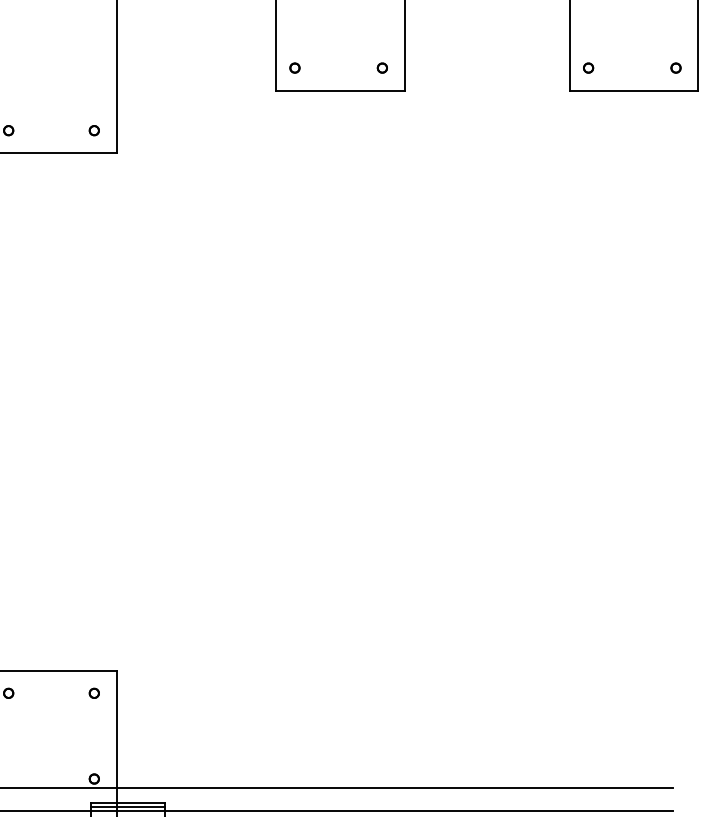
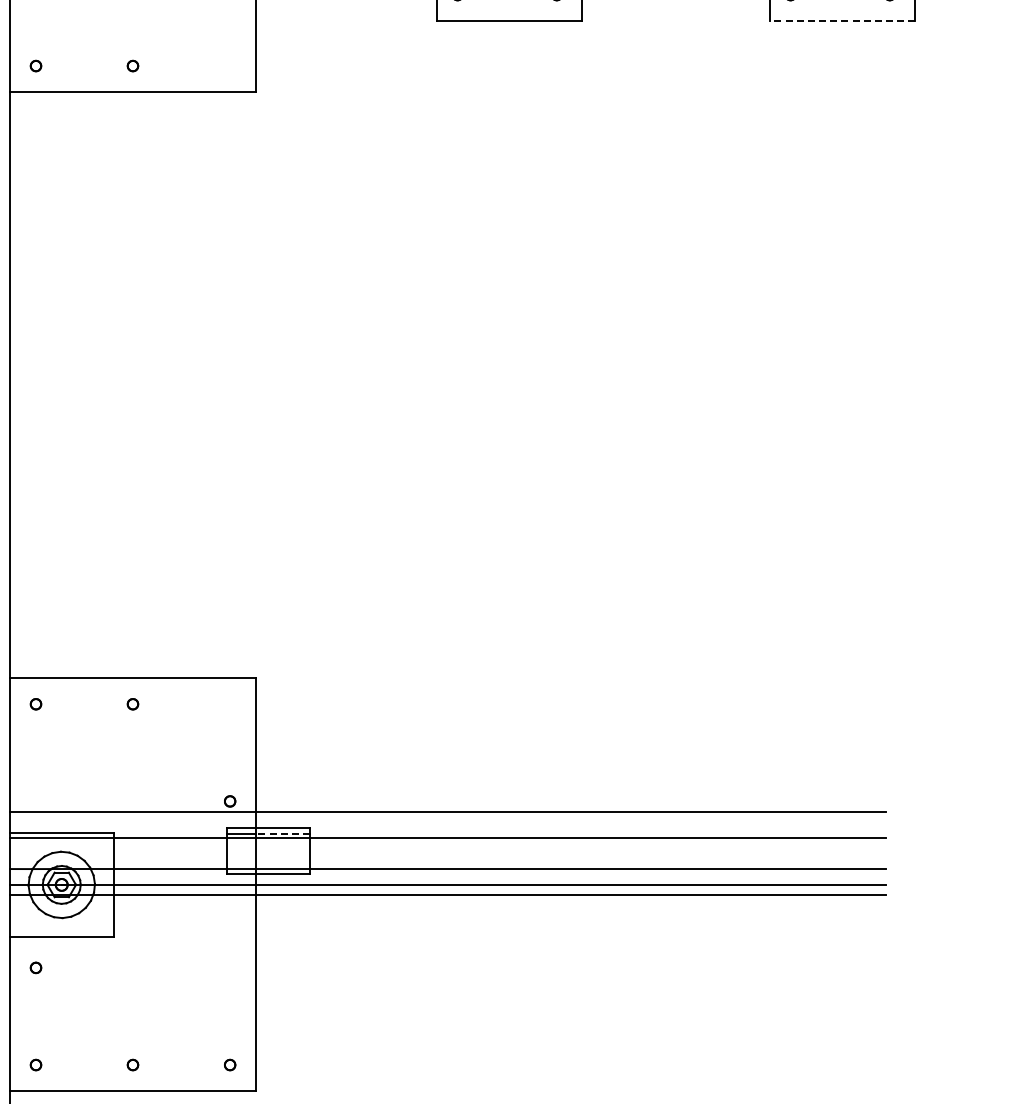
line: (634, 90) -> (842, 20), solid -> dashed
part: (94, 130) -> (230, 65), removed
part: (94, 693) -> (230, 704), removed
line: (140, 807) -> (282, 833), solid -> dashed

